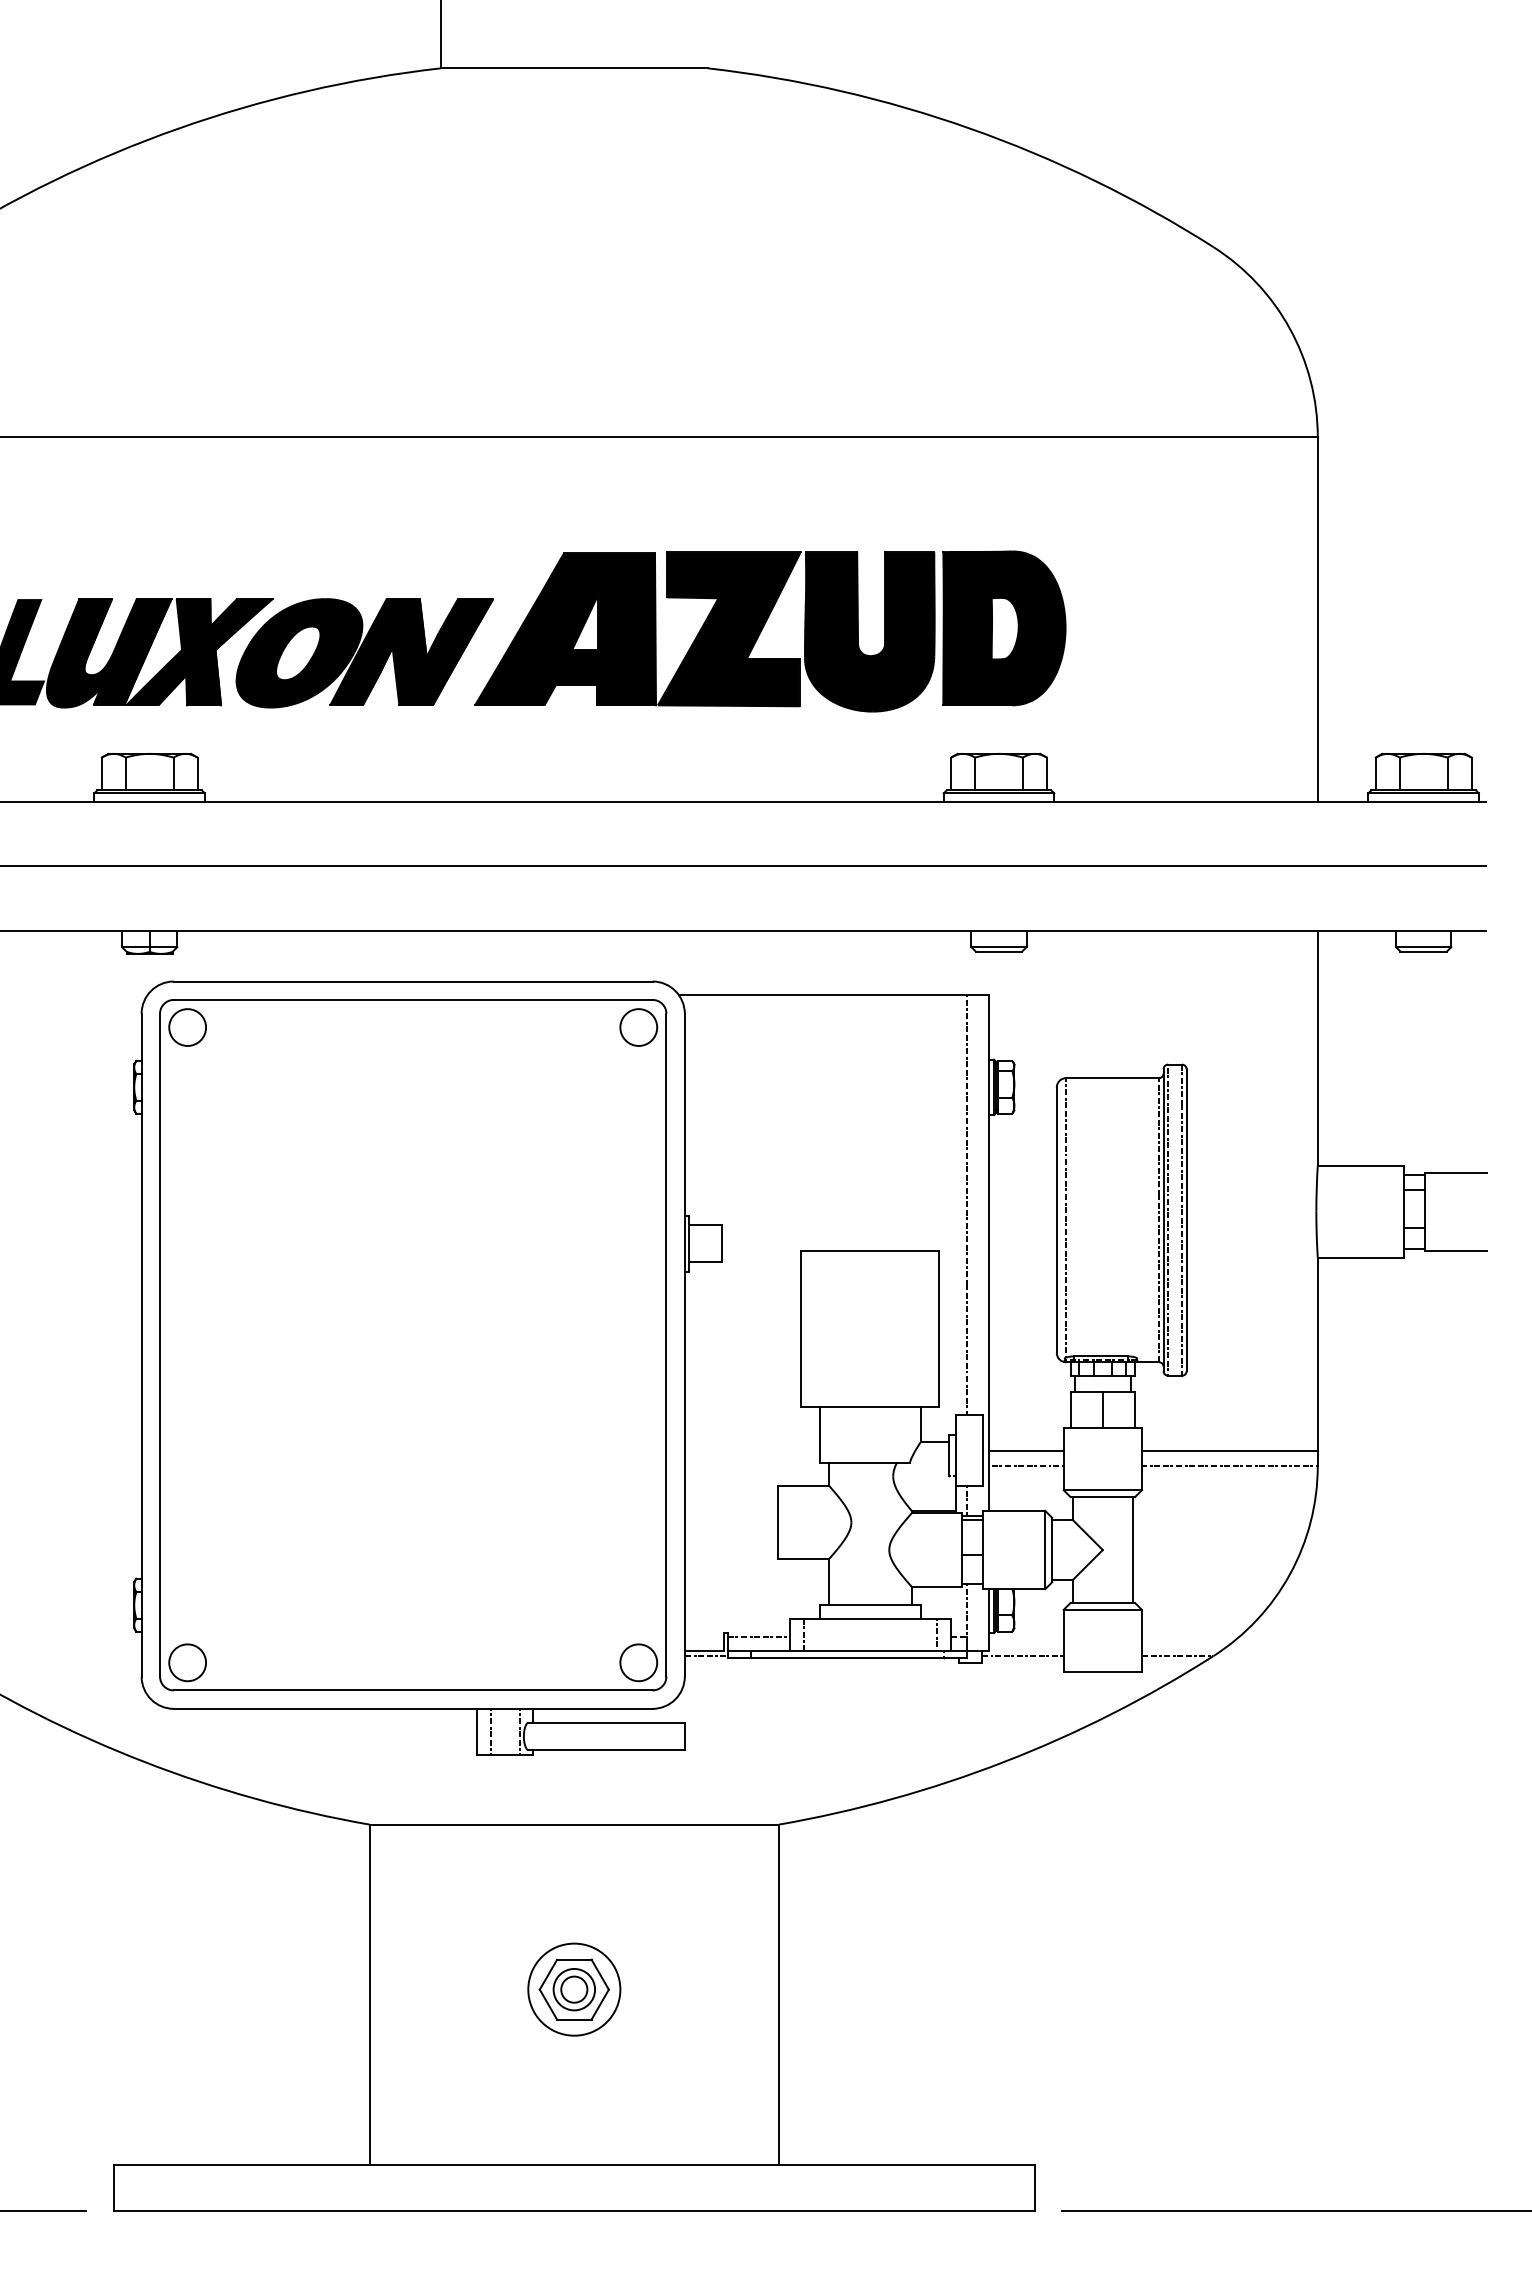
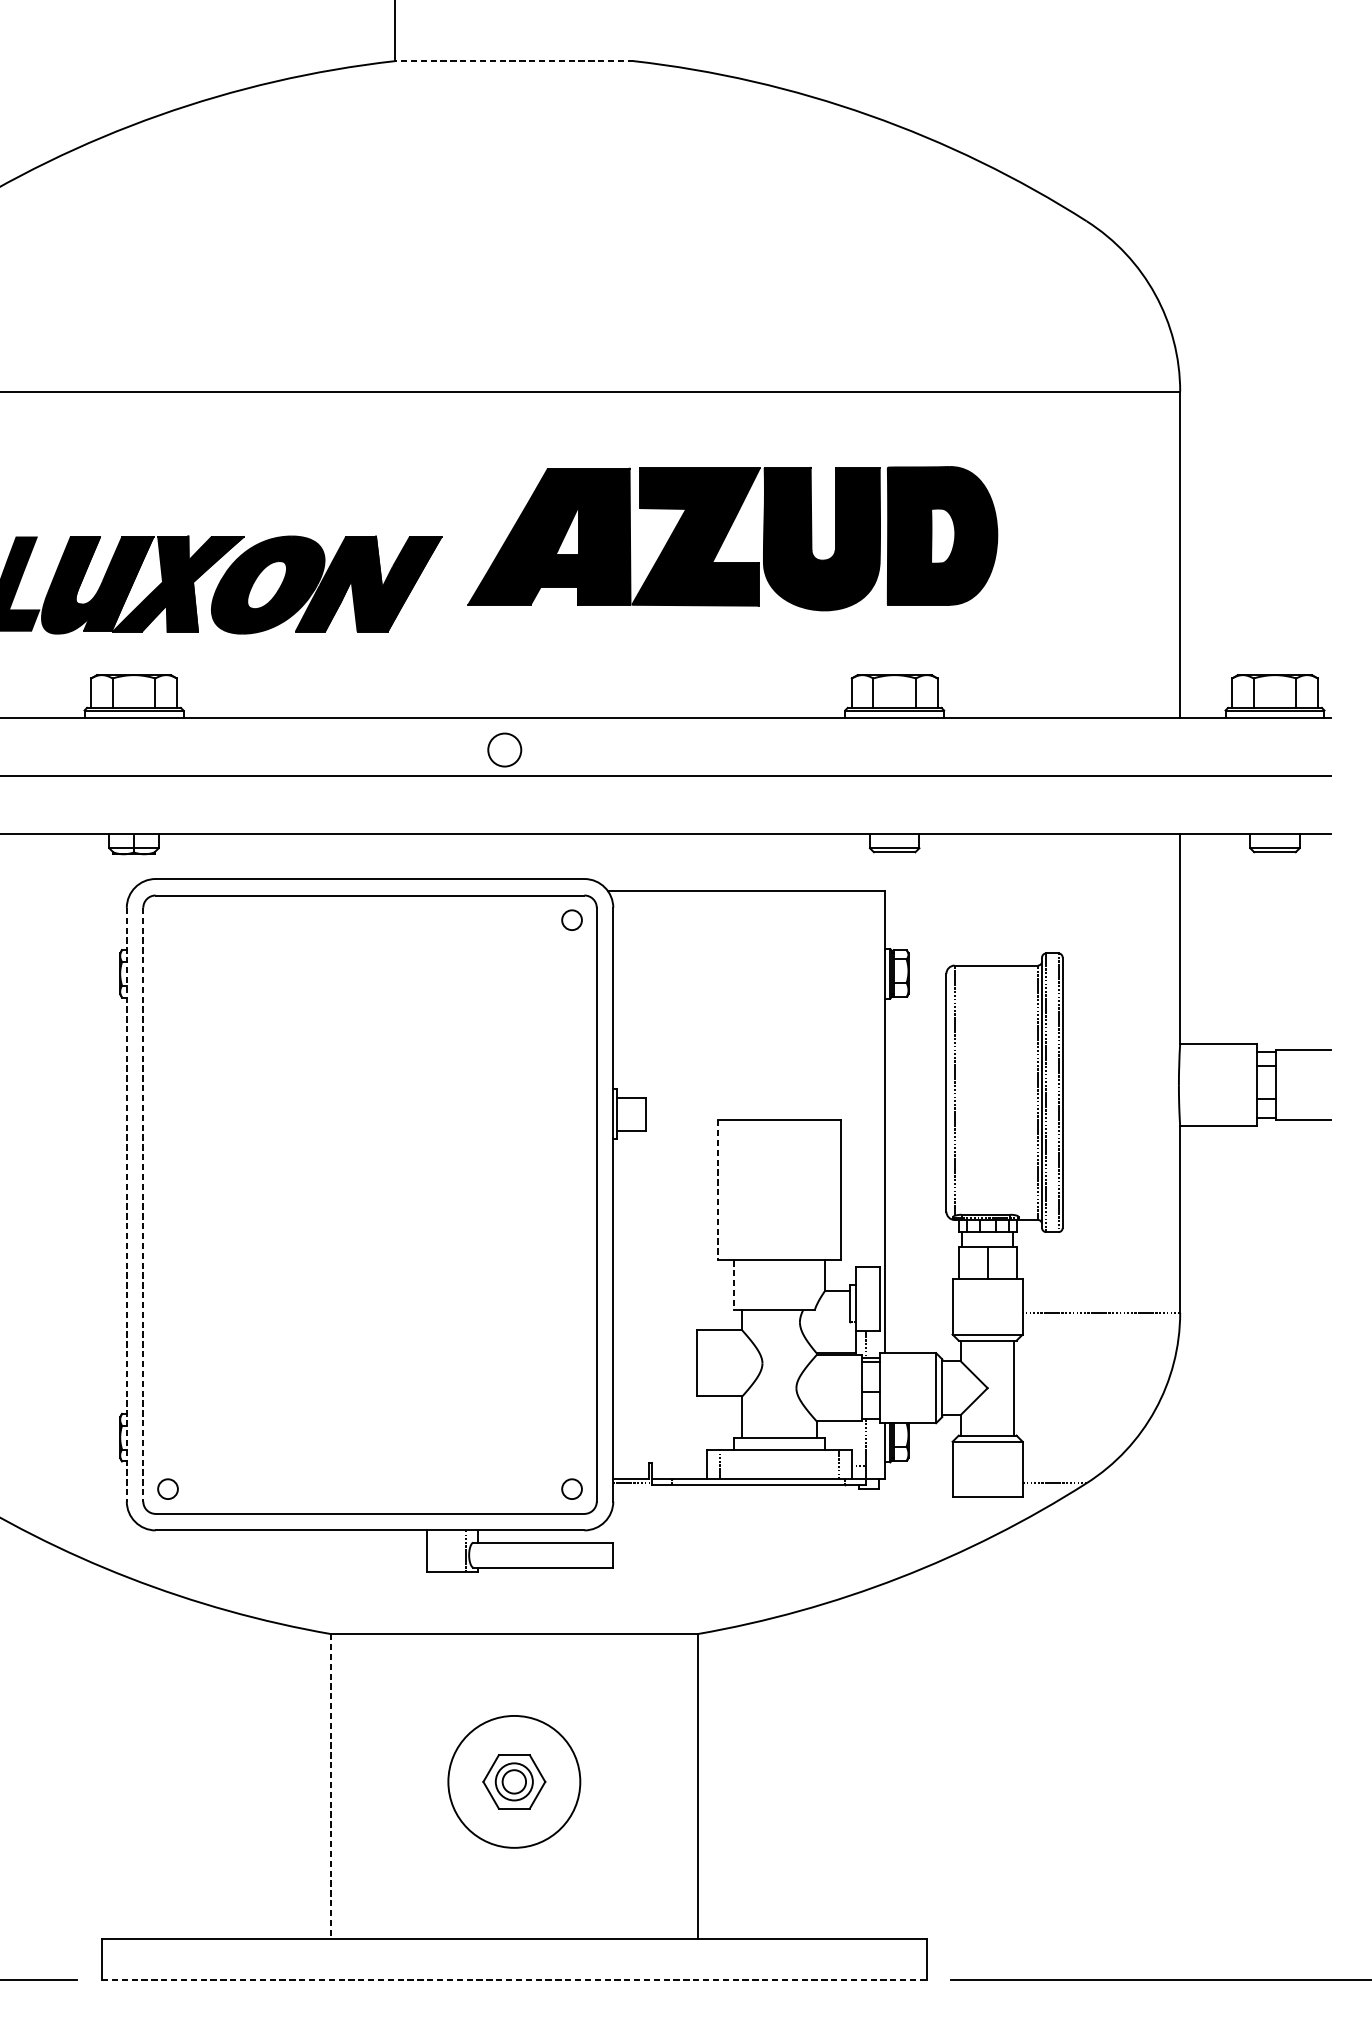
line: (573, 68) -> (513, 61), solid -> dashed
part: (763, 628) -> (726, 535), moved
circle: (187, 1027) -> (504, 750), moved
circle: (638, 1027) -> (571, 920), size x0.6
line: (967, 1204) -> (866, 1078), removed
line: (801, 1329) -> (717, 1190), solid -> dashed
line: (141, 1345) -> (126, 1204), solid -> dashed
line: (160, 1345) -> (143, 1204), solid -> dashed
line: (819, 1434) -> (733, 1284), solid -> dashed
line: (1025, 1451) -> (918, 1299), removed
line: (1229, 1451) -> (1101, 1299), removed
line: (1025, 1465) -> (918, 1312), removed
line: (758, 1636) -> (679, 1465), removed
line: (1022, 1656) -> (915, 1483), removed
circle: (187, 1662) -> (167, 1488), size x0.6
circle: (638, 1662) -> (571, 1488), size x0.6
line: (490, 1731) -> (439, 1550), removed
circle: (574, 1989) -> (514, 1781), size x1.6
line: (369, 1994) -> (330, 1786), solid -> dashed
line: (574, 2210) -> (514, 1979), solid -> dashed

